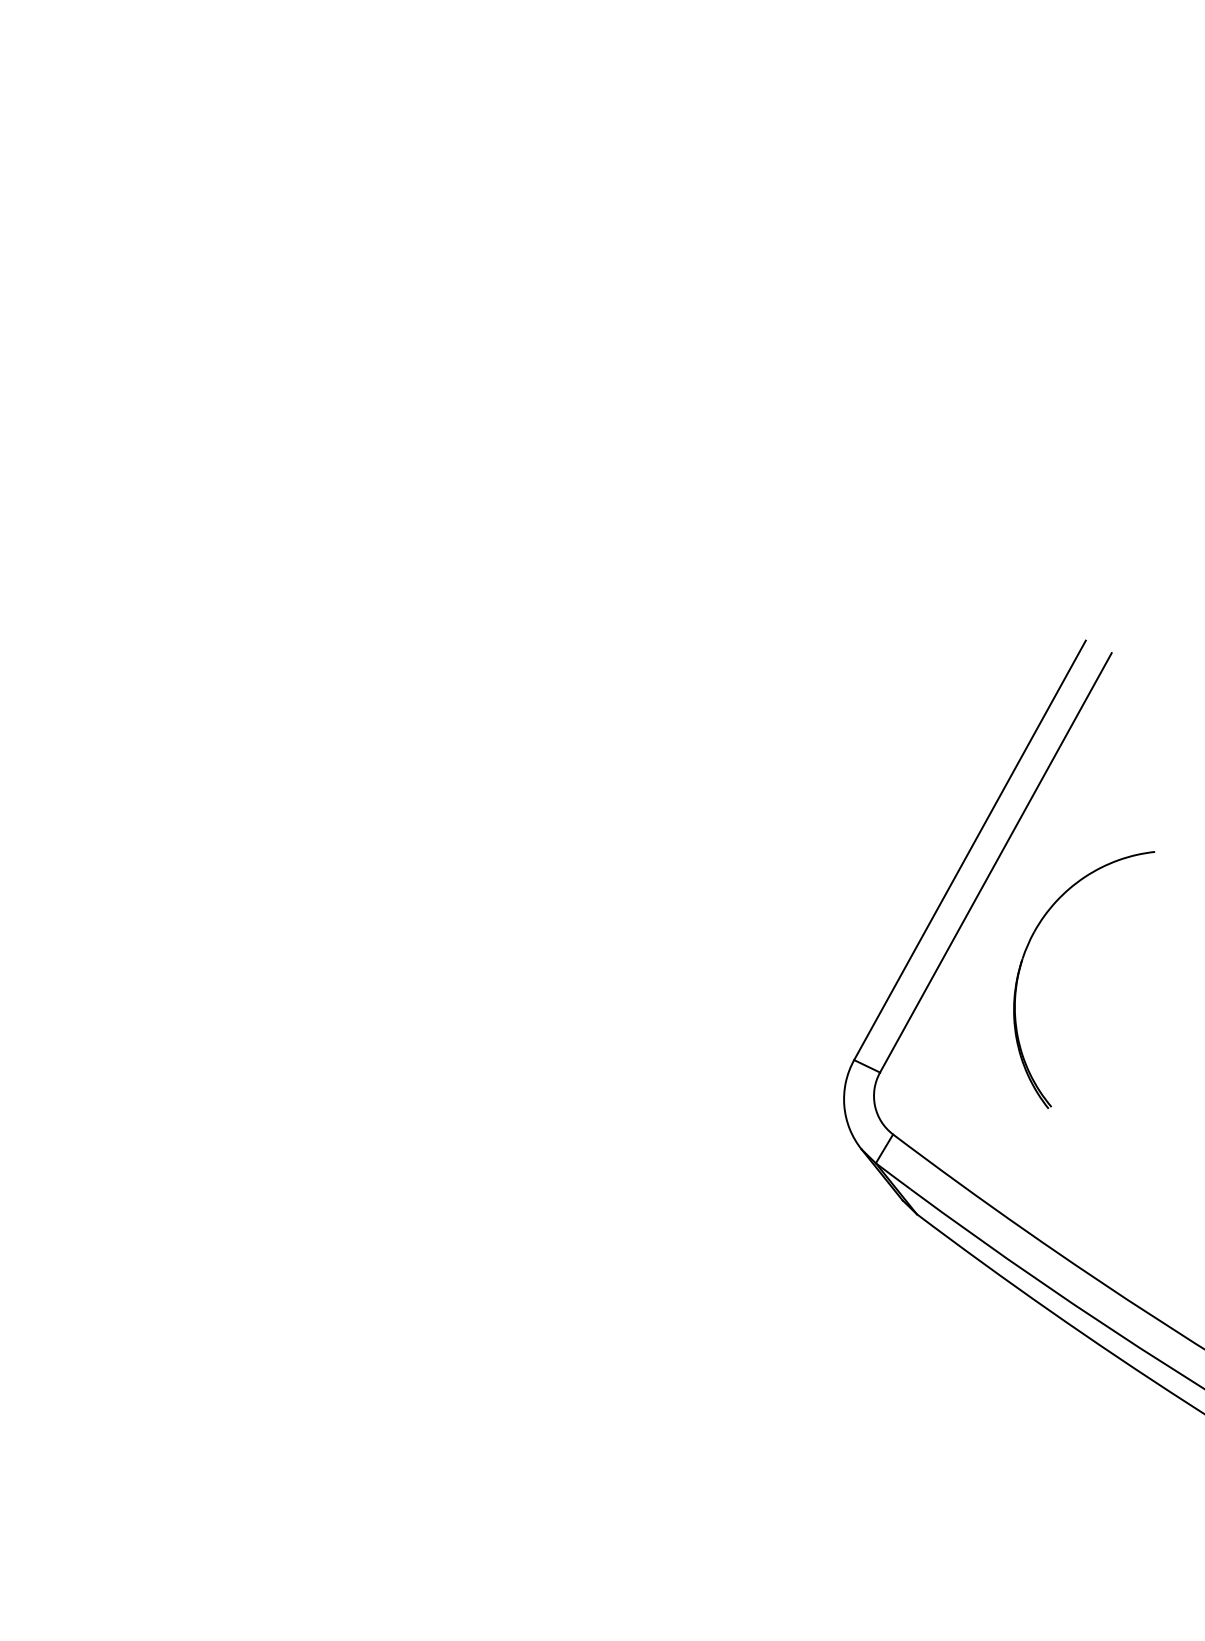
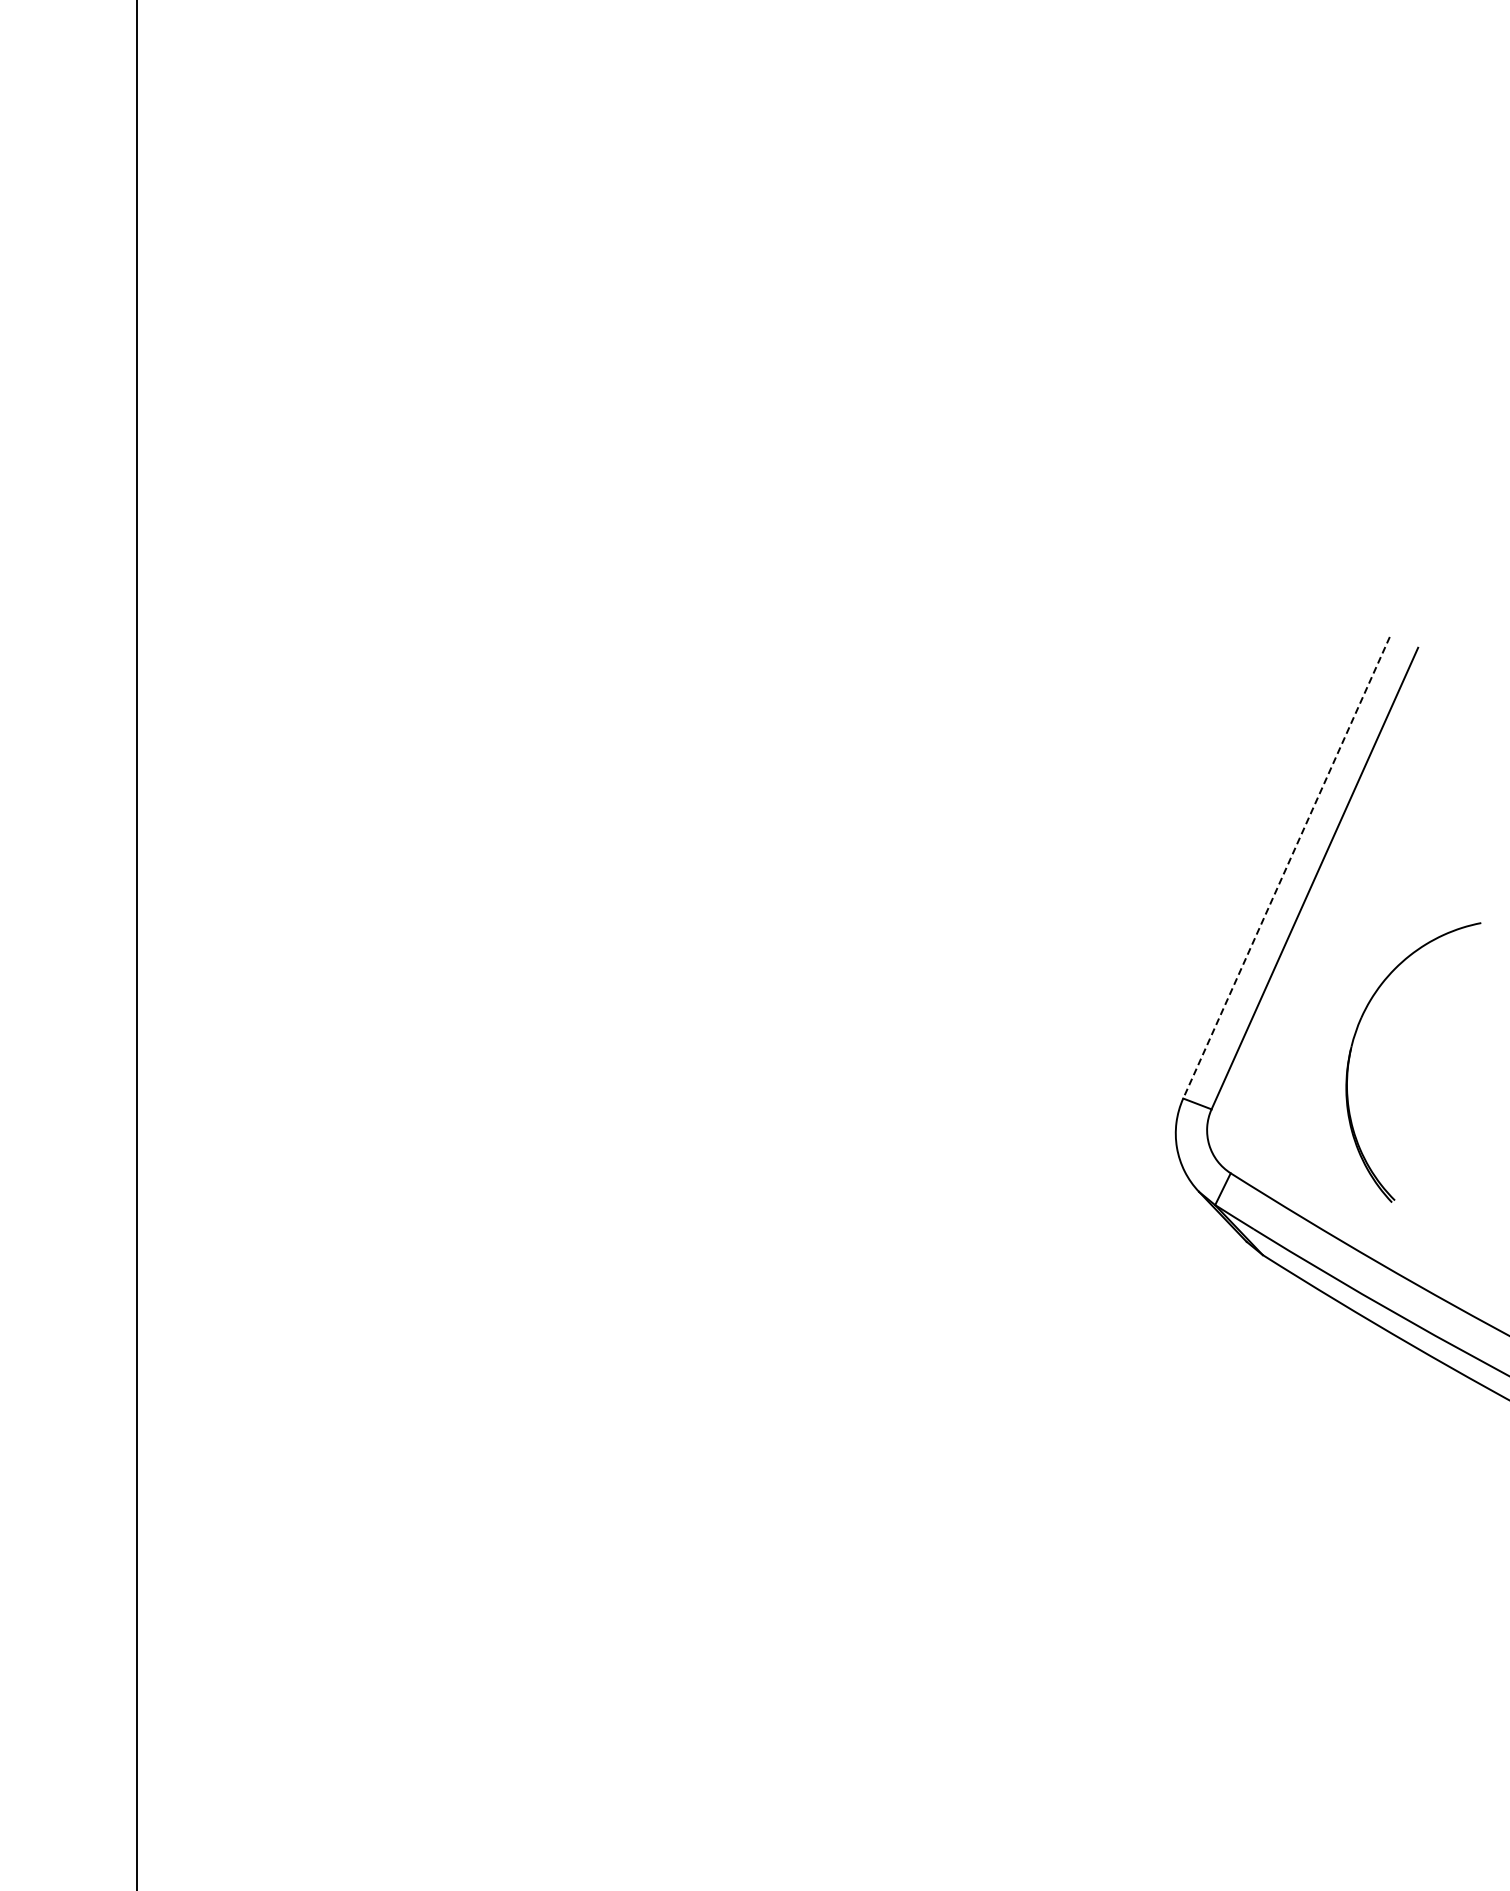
line: (969, 850) -> (1286, 867), solid -> dashed
part: (1022, 963) -> (1351, 1052), moved

